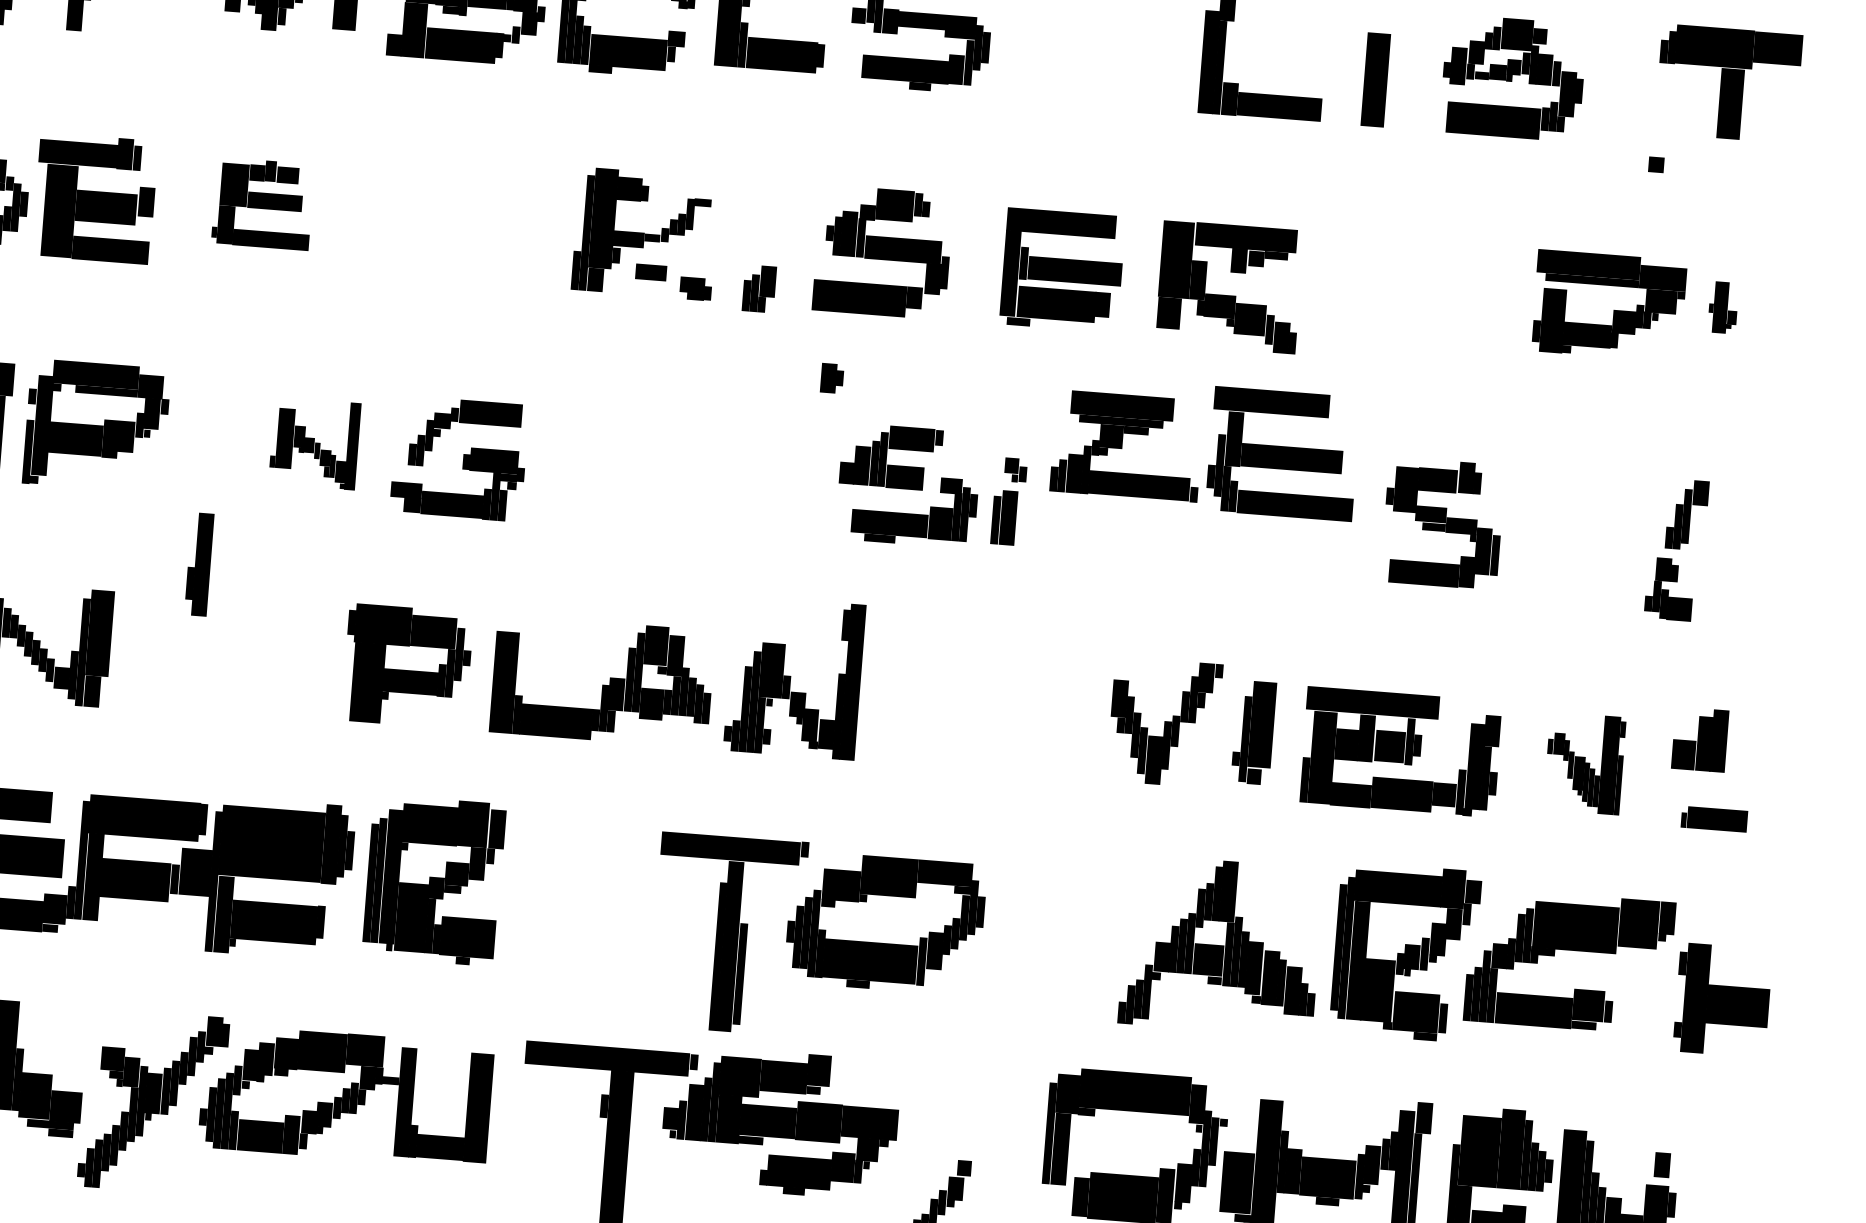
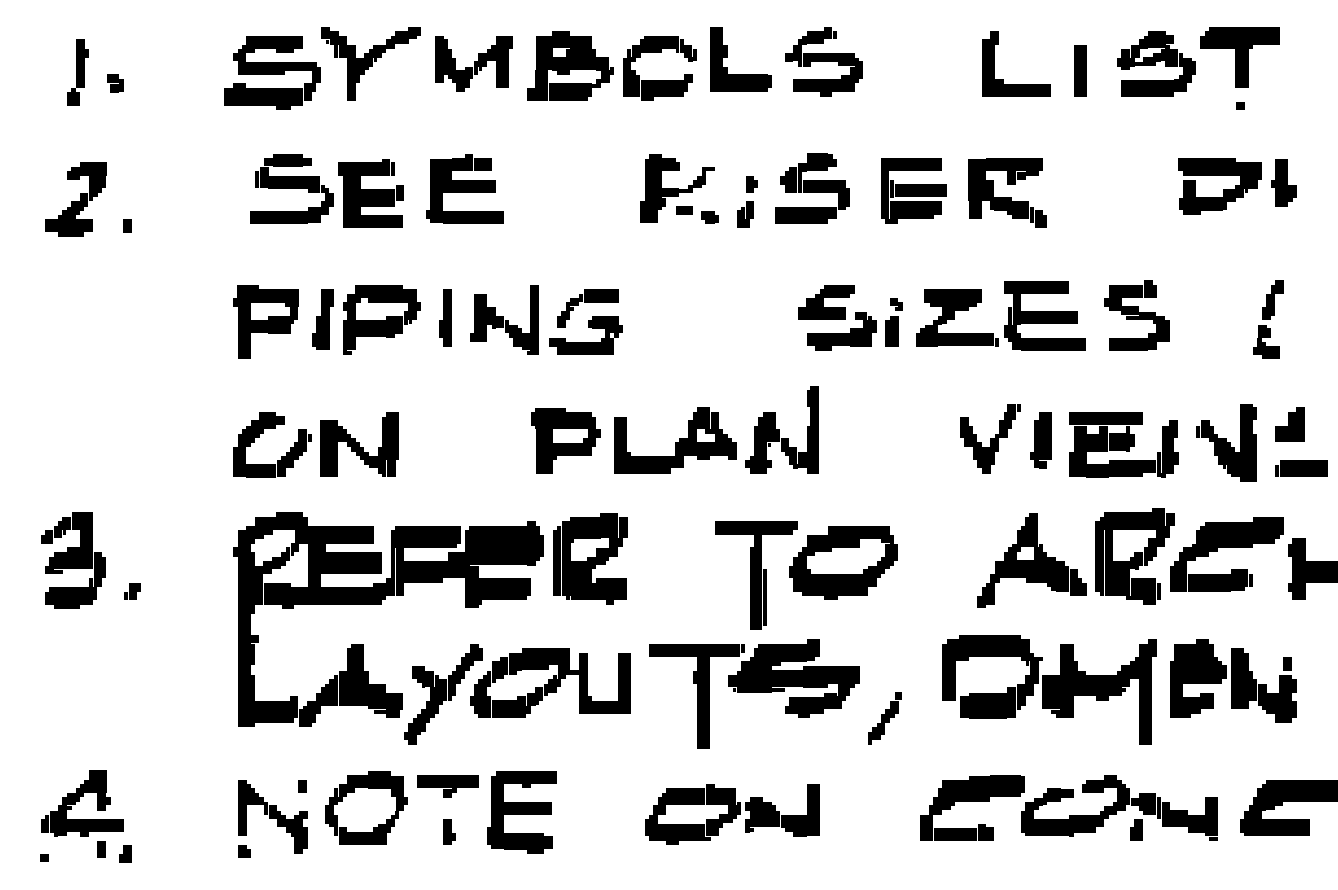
part: (1727, 83) -> (1239, 57), moved
part: (262, 203) -> (464, 188), size x1.43
part: (1722, 307) -> (1283, 182), size x1.67
part: (831, 378) -> (751, 184), moved
part: (315, 442) -> (504, 319), size x1.43
part: (1218, 448) -> (1008, 315), moved
part: (199, 563) -> (445, 317), moved
part: (1584, 762) -> (1226, 442), size x1.43
part: (1714, 819) -> (1301, 468), size x1.43

